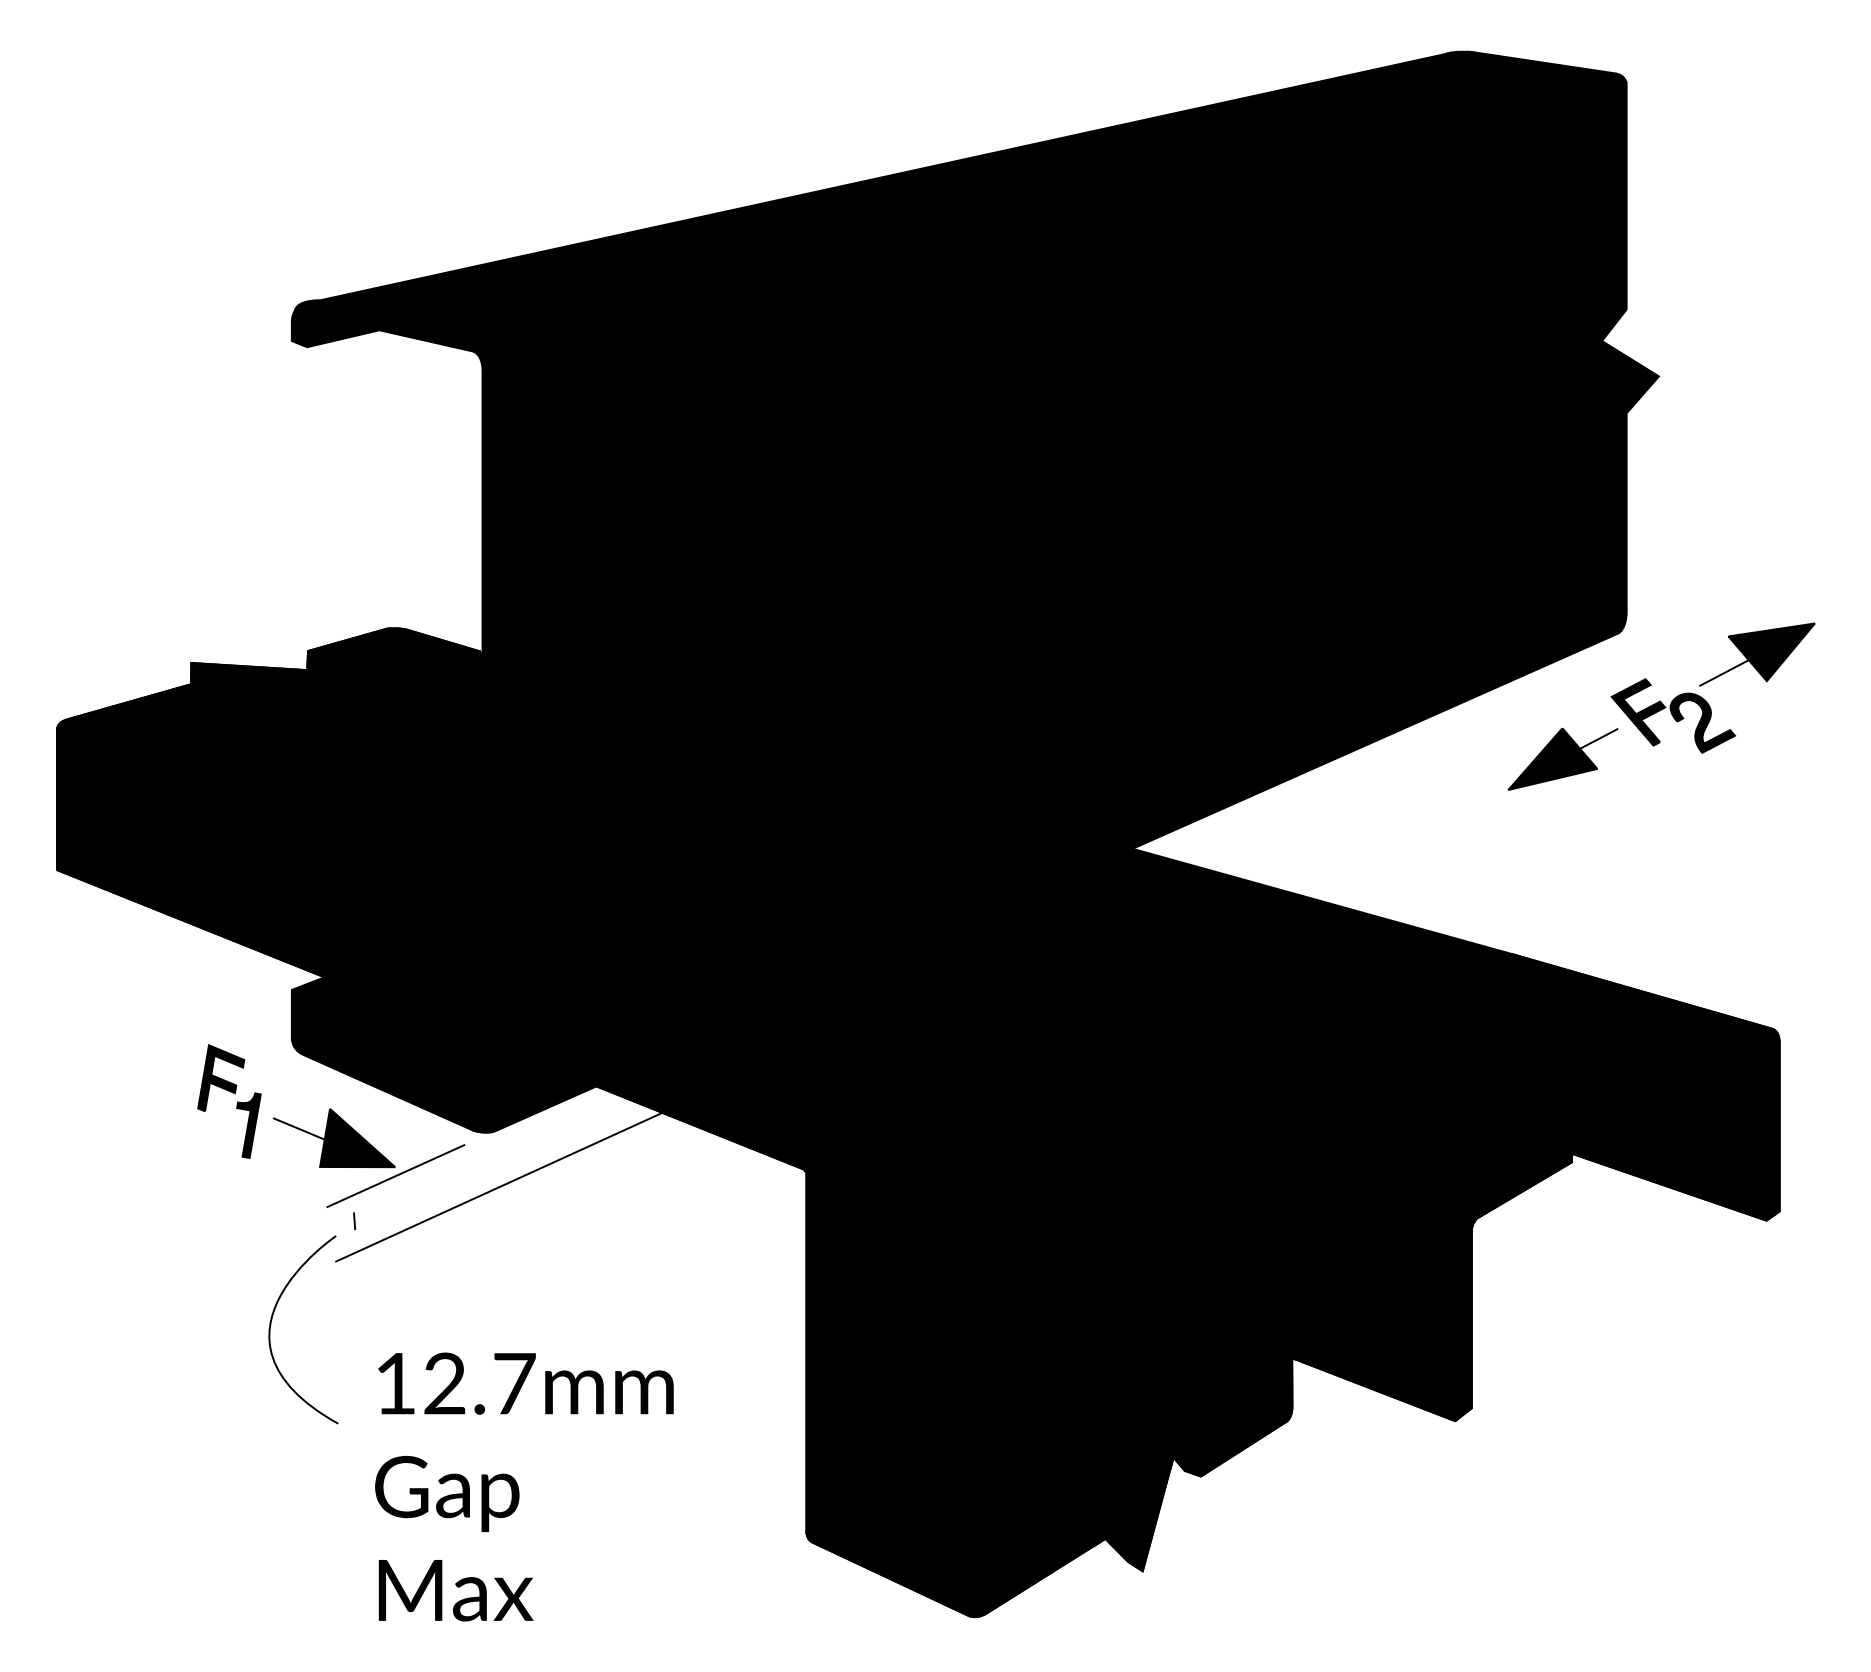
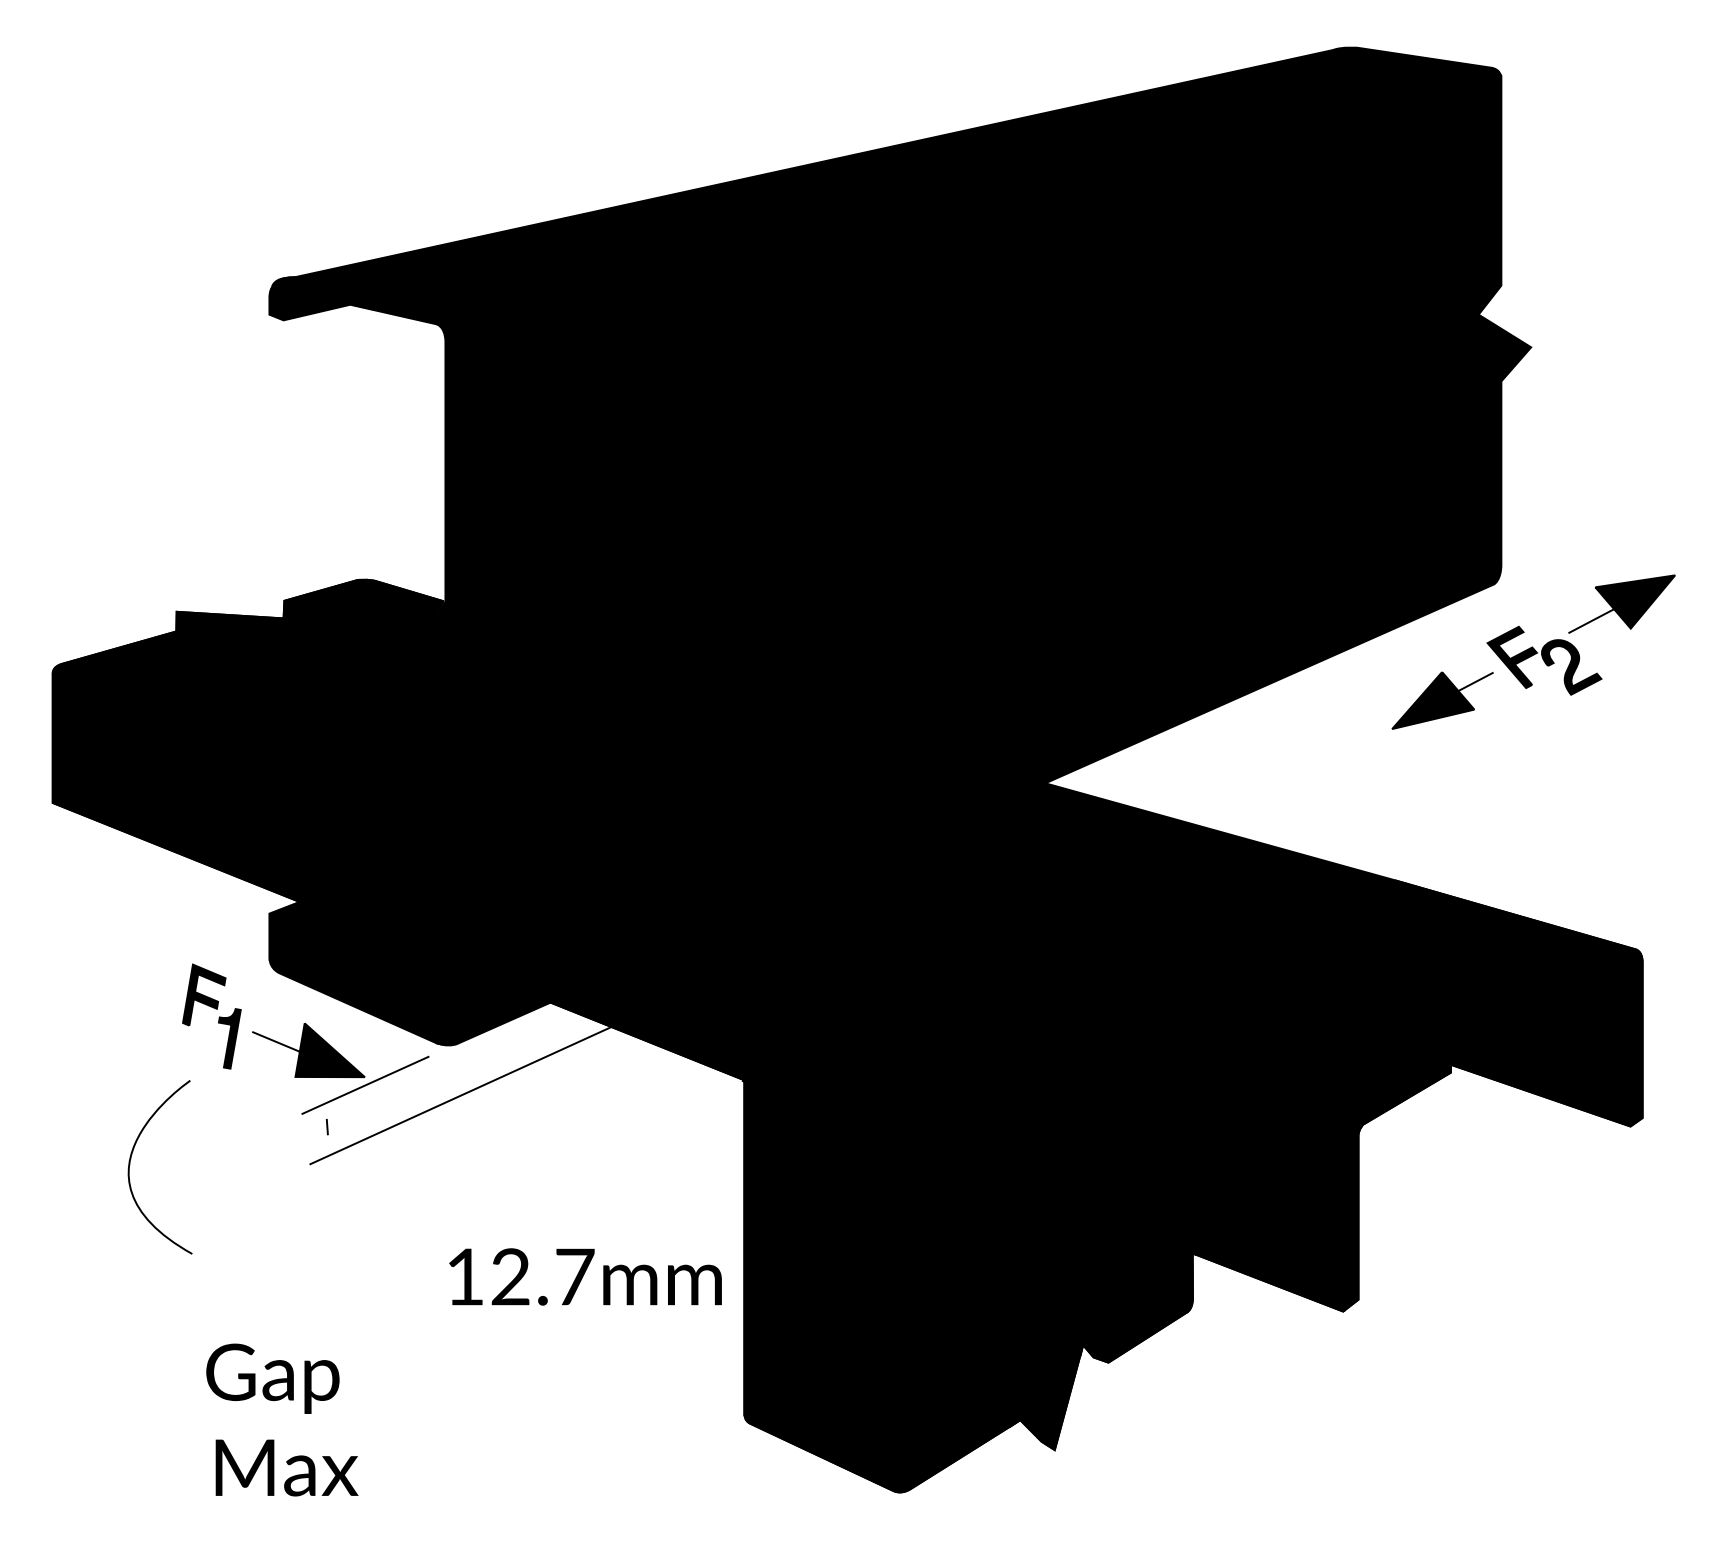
curve: (271, 1327) -> (130, 1165), moved
text: (525, 1383) -> (585, 1276), moved
text: (446, 1493) -> (272, 1378), moved
text: (455, 1590) -> (286, 1467), moved

